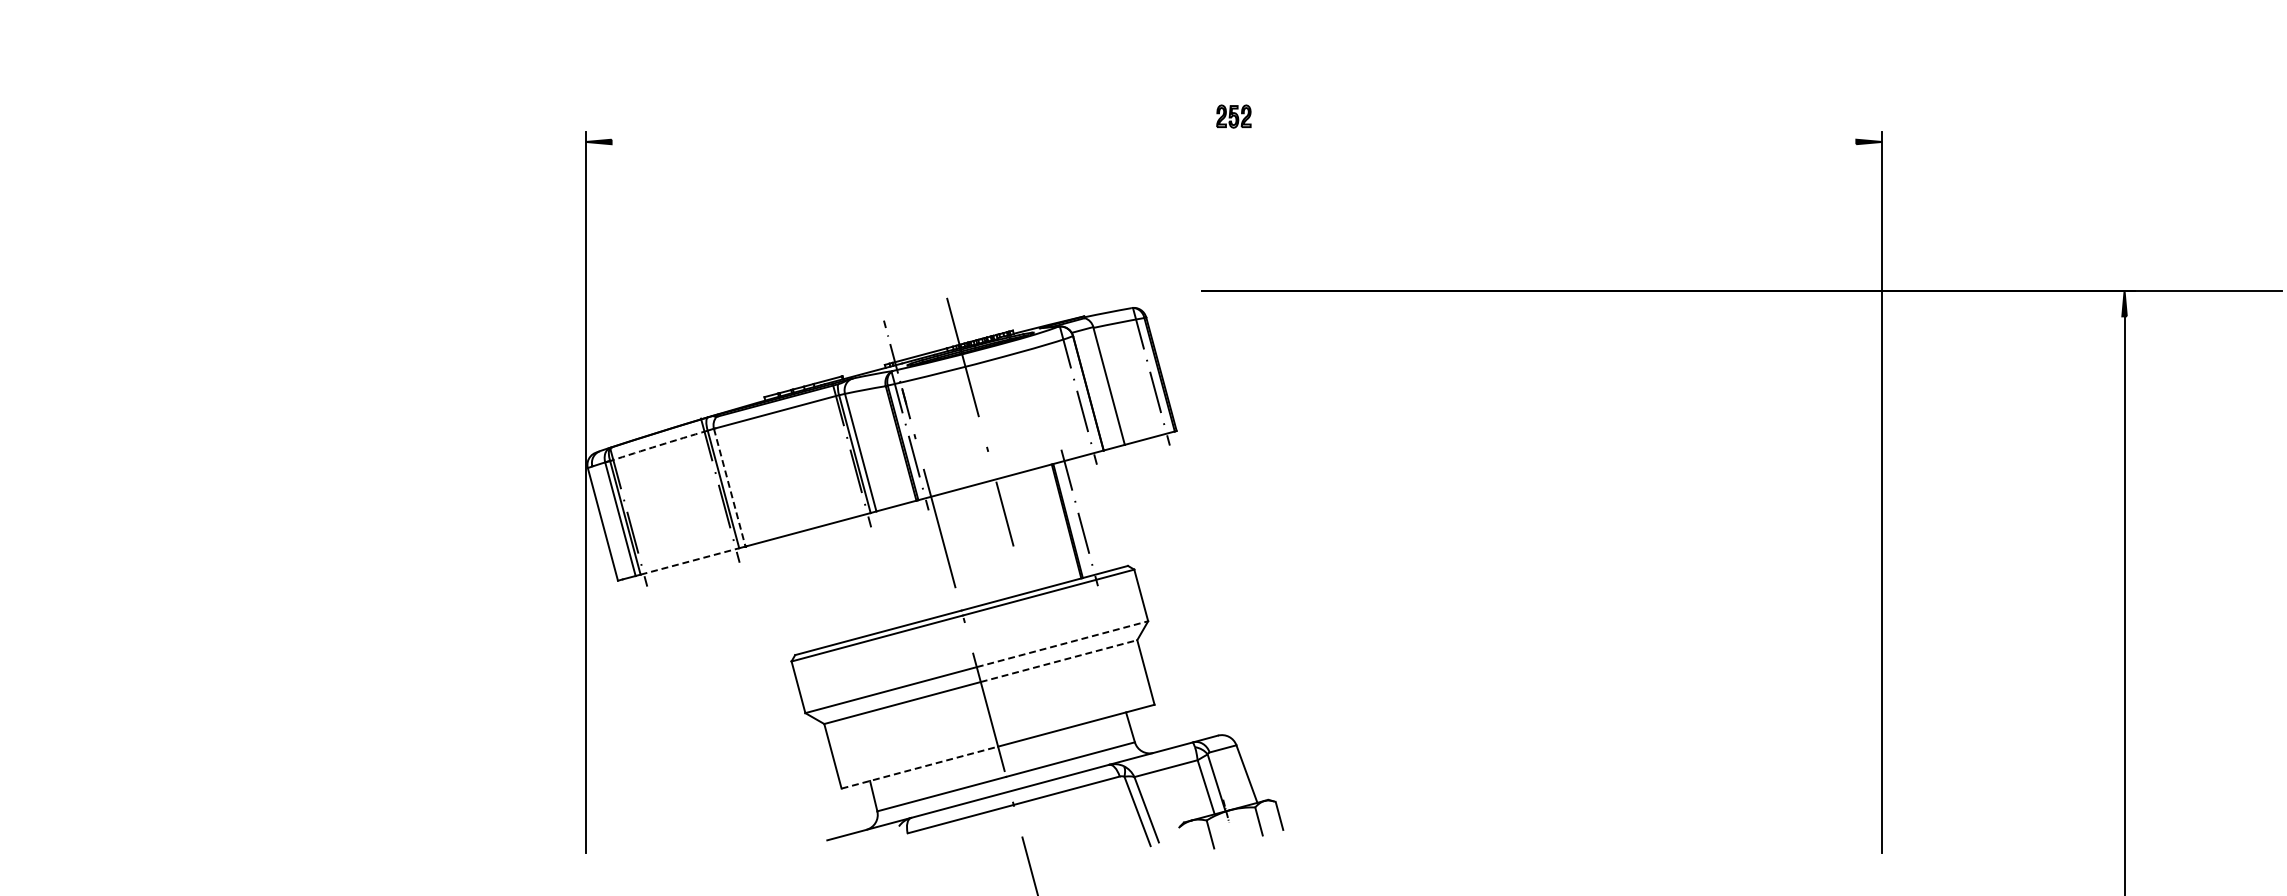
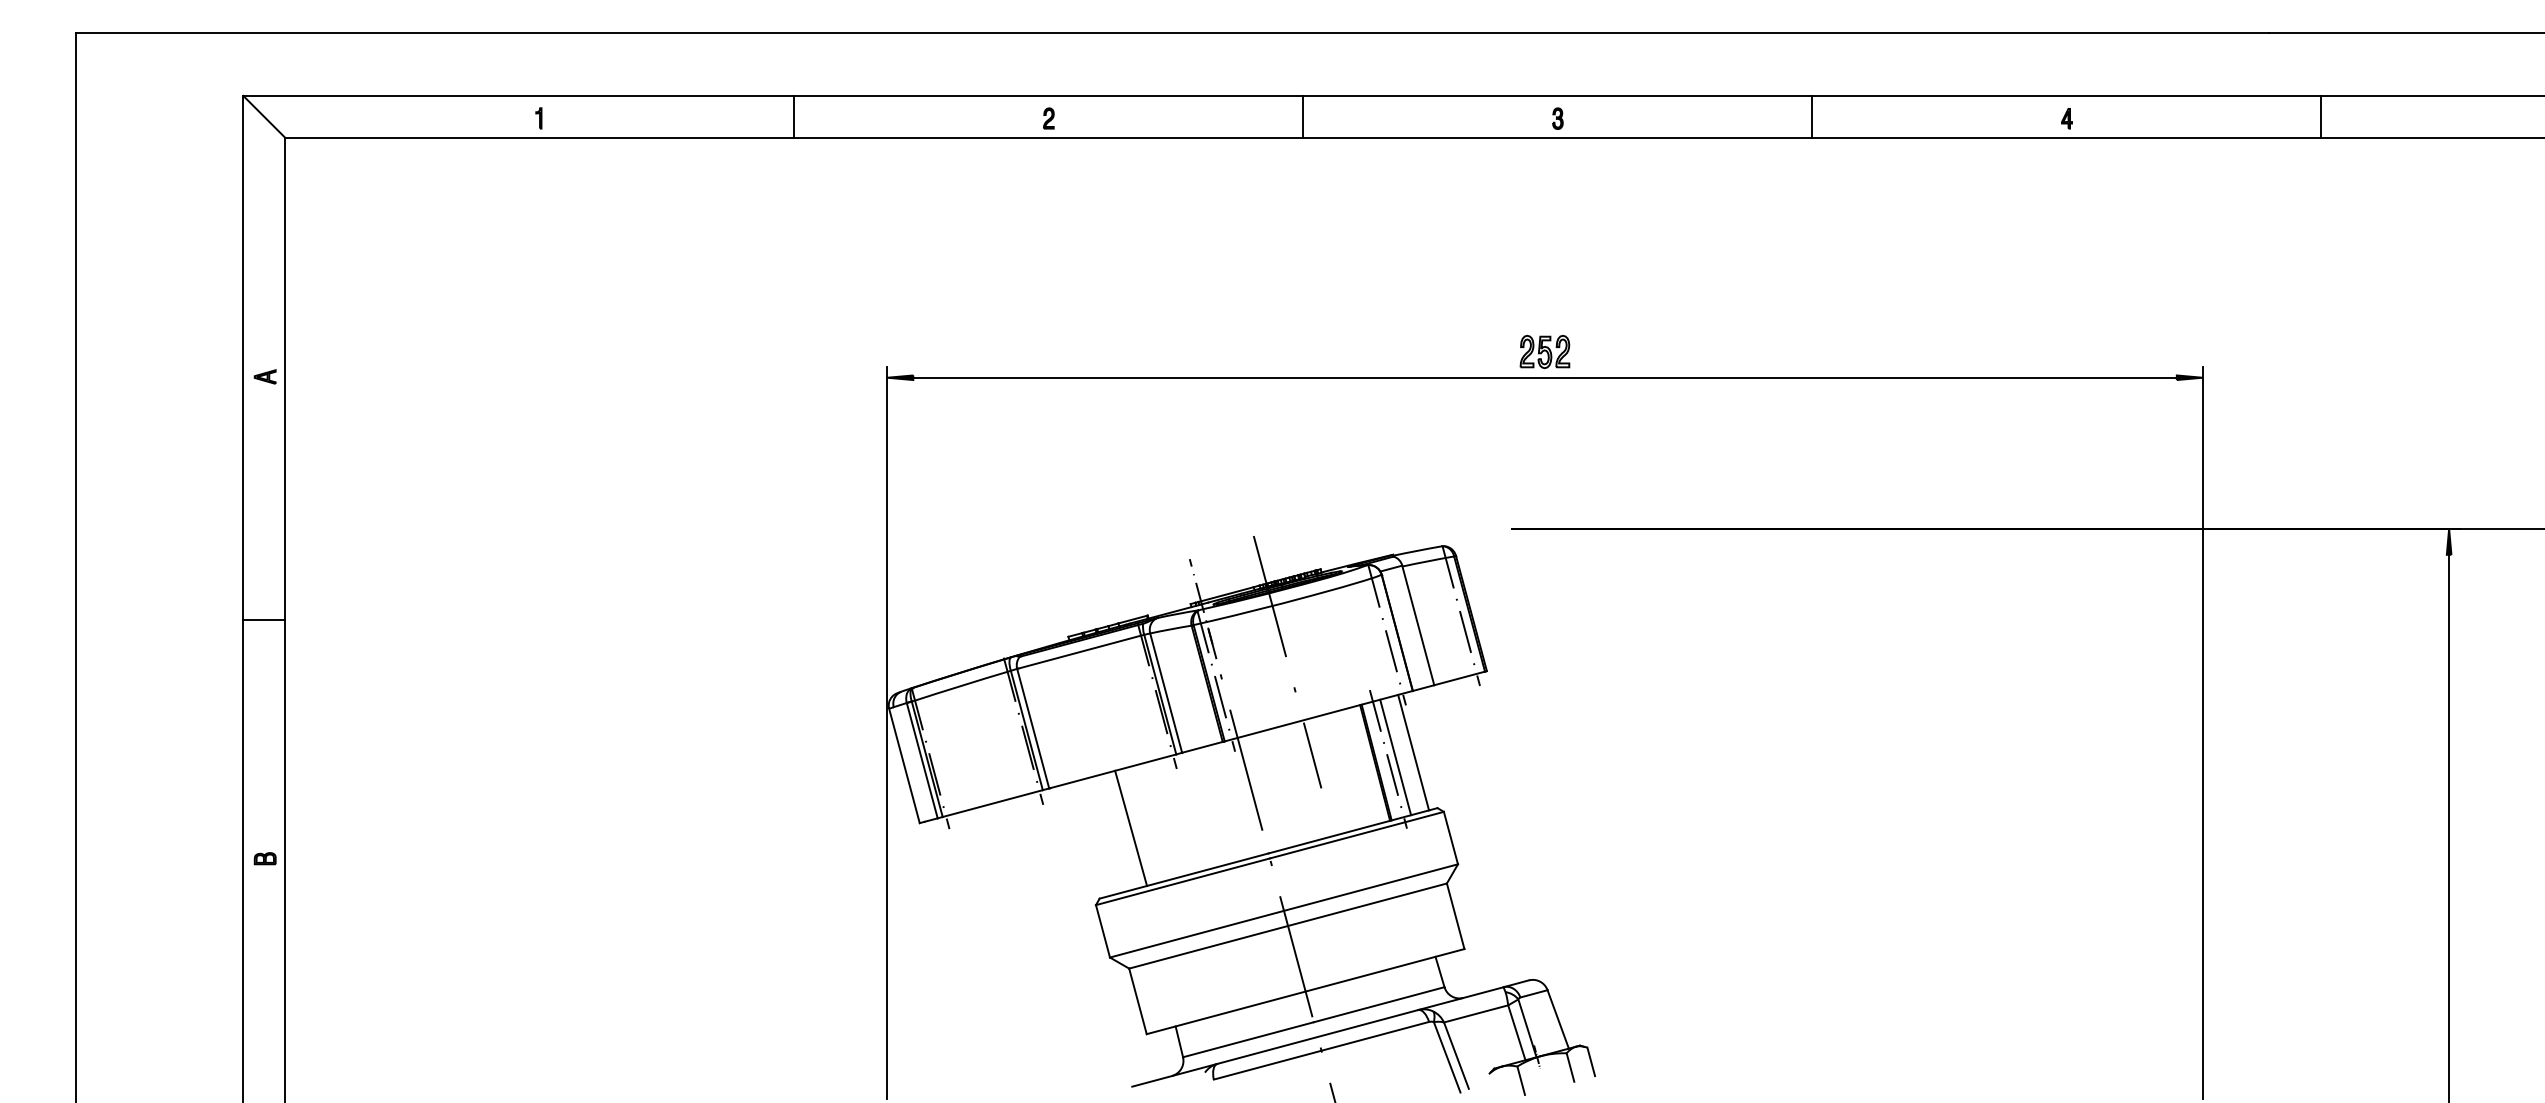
part: (1233, 116) -> (1544, 351), size x1.43
line: (1233, 141) -> (1544, 377), added
arc: (659, 445) -> (961, 685), dashed -> solid
line: (730, 487) -> (1033, 728), dashed -> solid
line: (1104, 511) -> (1413, 752), added
line: (1086, 516) -> (1395, 757), added
line: (689, 561) -> (992, 803), dashed -> solid
line: (826, 586) -> (1131, 828), added
line: (1062, 644) -> (1371, 887), dashed -> solid
line: (1059, 660) -> (1367, 904), dashed -> solid
line: (920, 767) -> (1226, 1012), dashed -> solid

